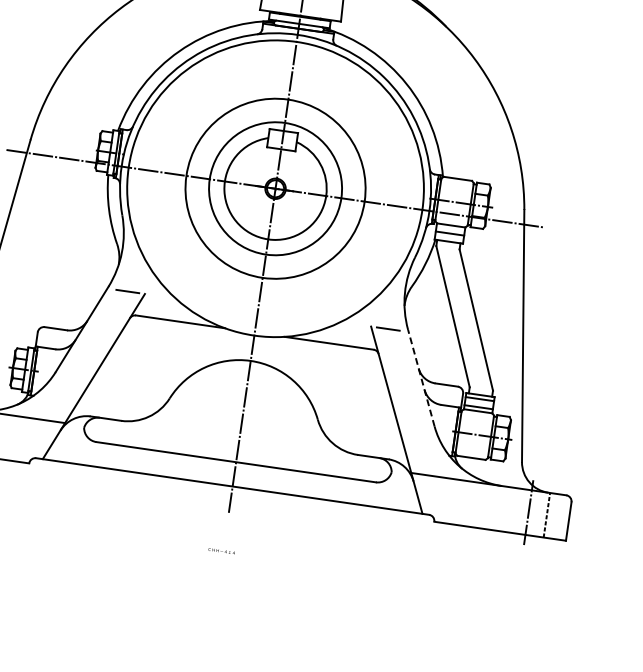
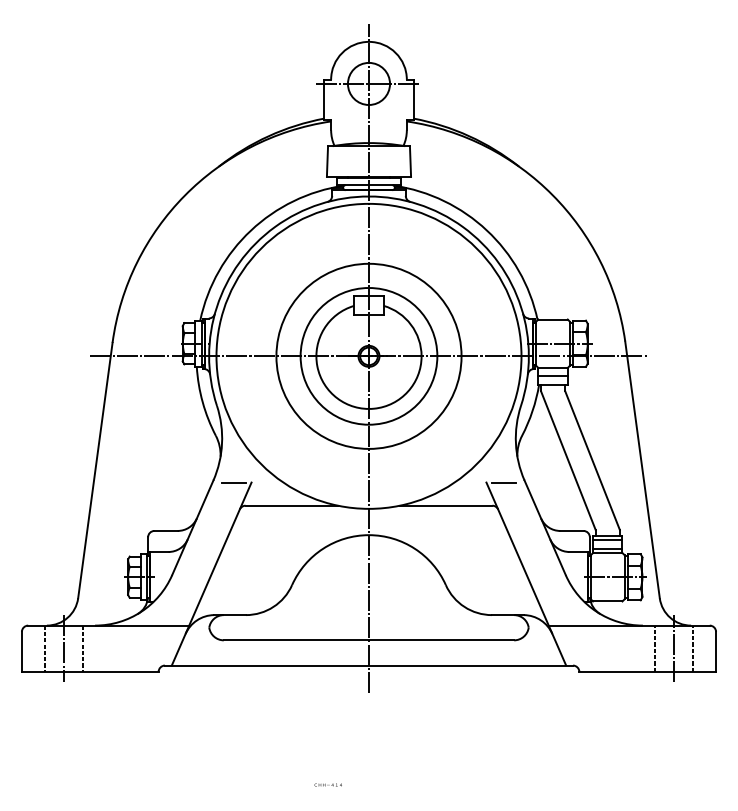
line: (421, 378) -> (545, 527), dashed -> solid
line: (510, 509) -> (655, 648), added
text: (220, 550) -> (327, 784), moved

